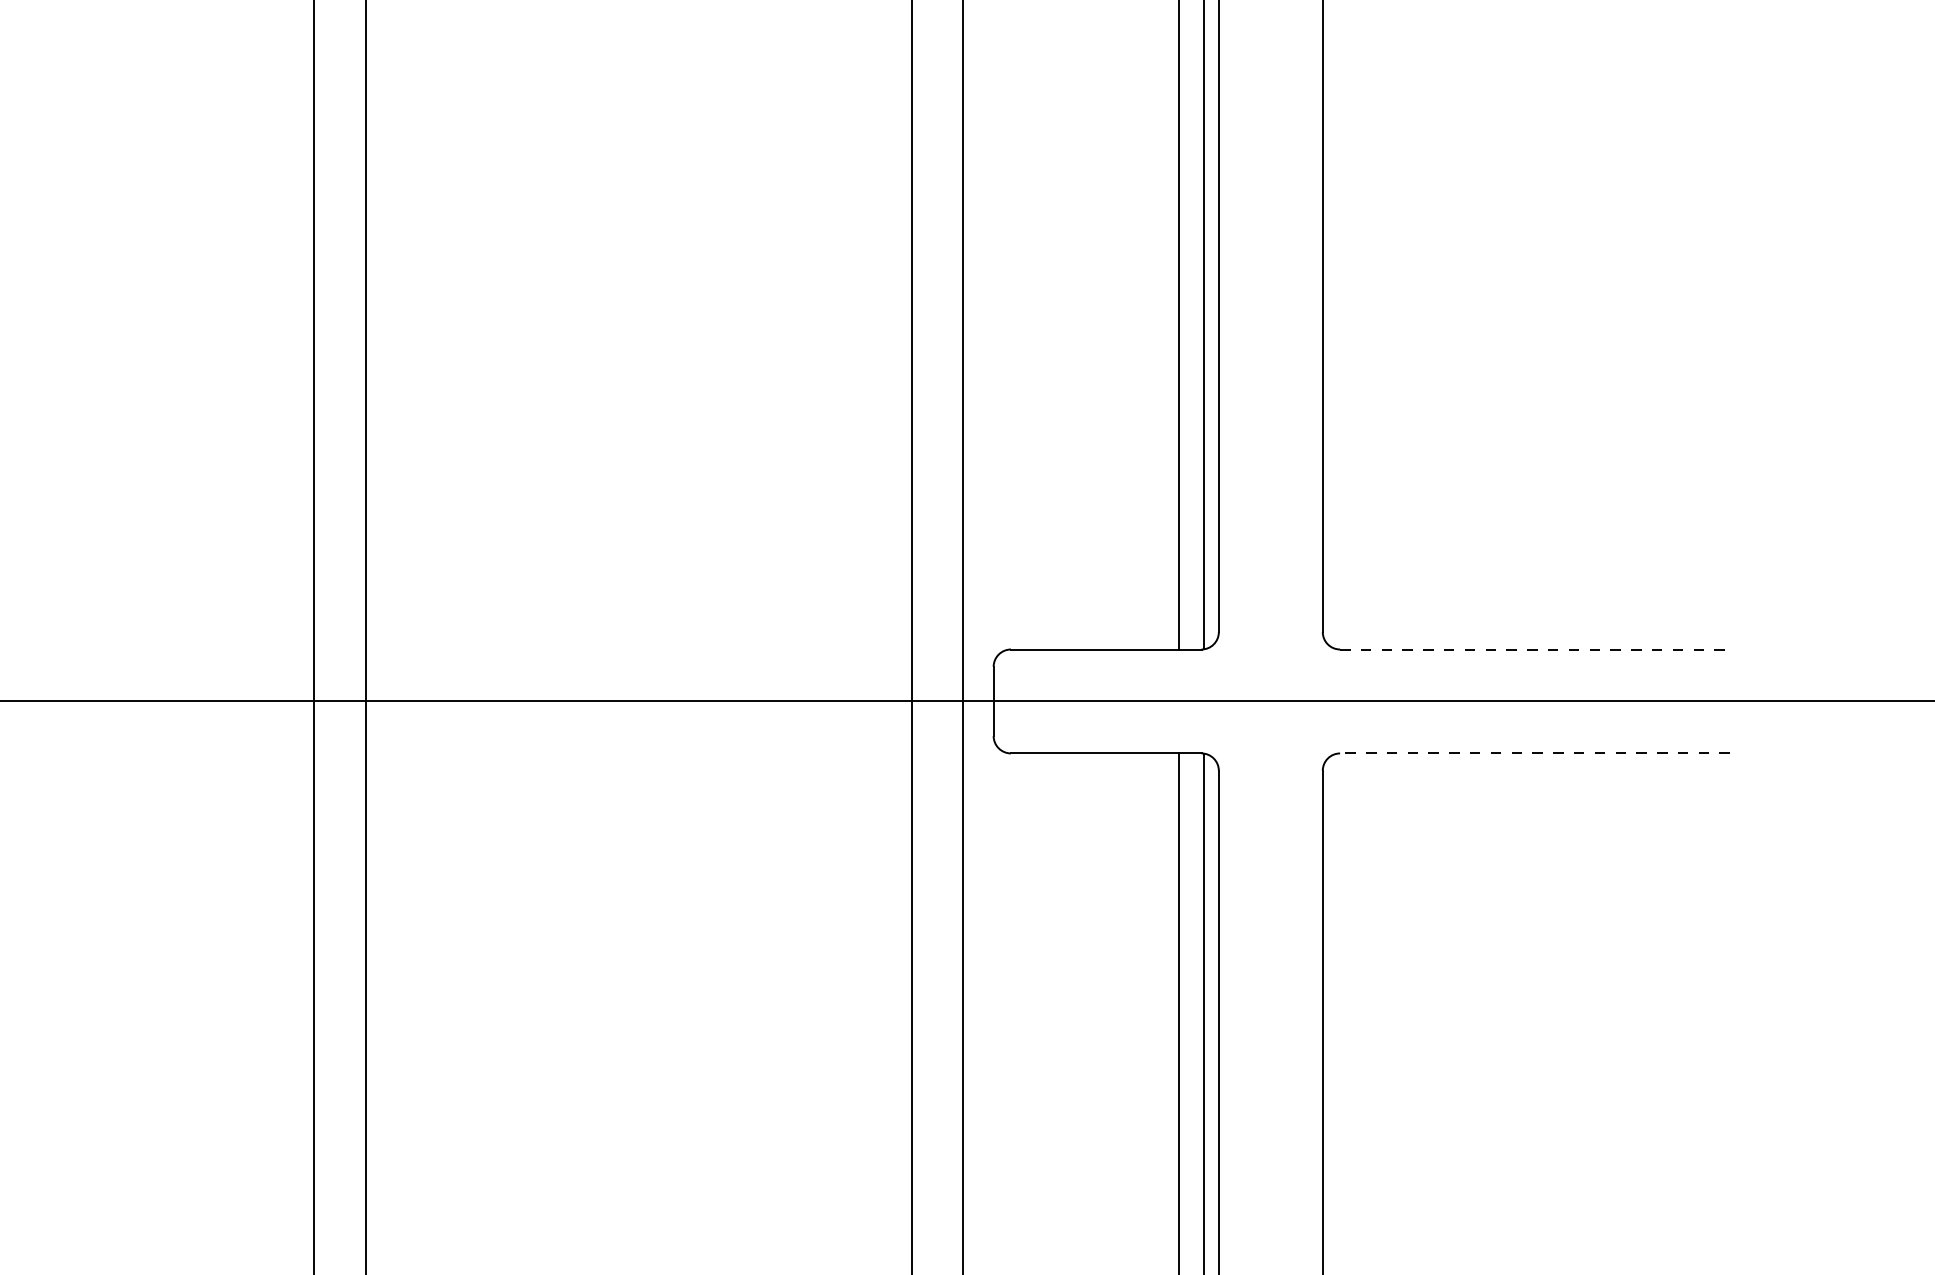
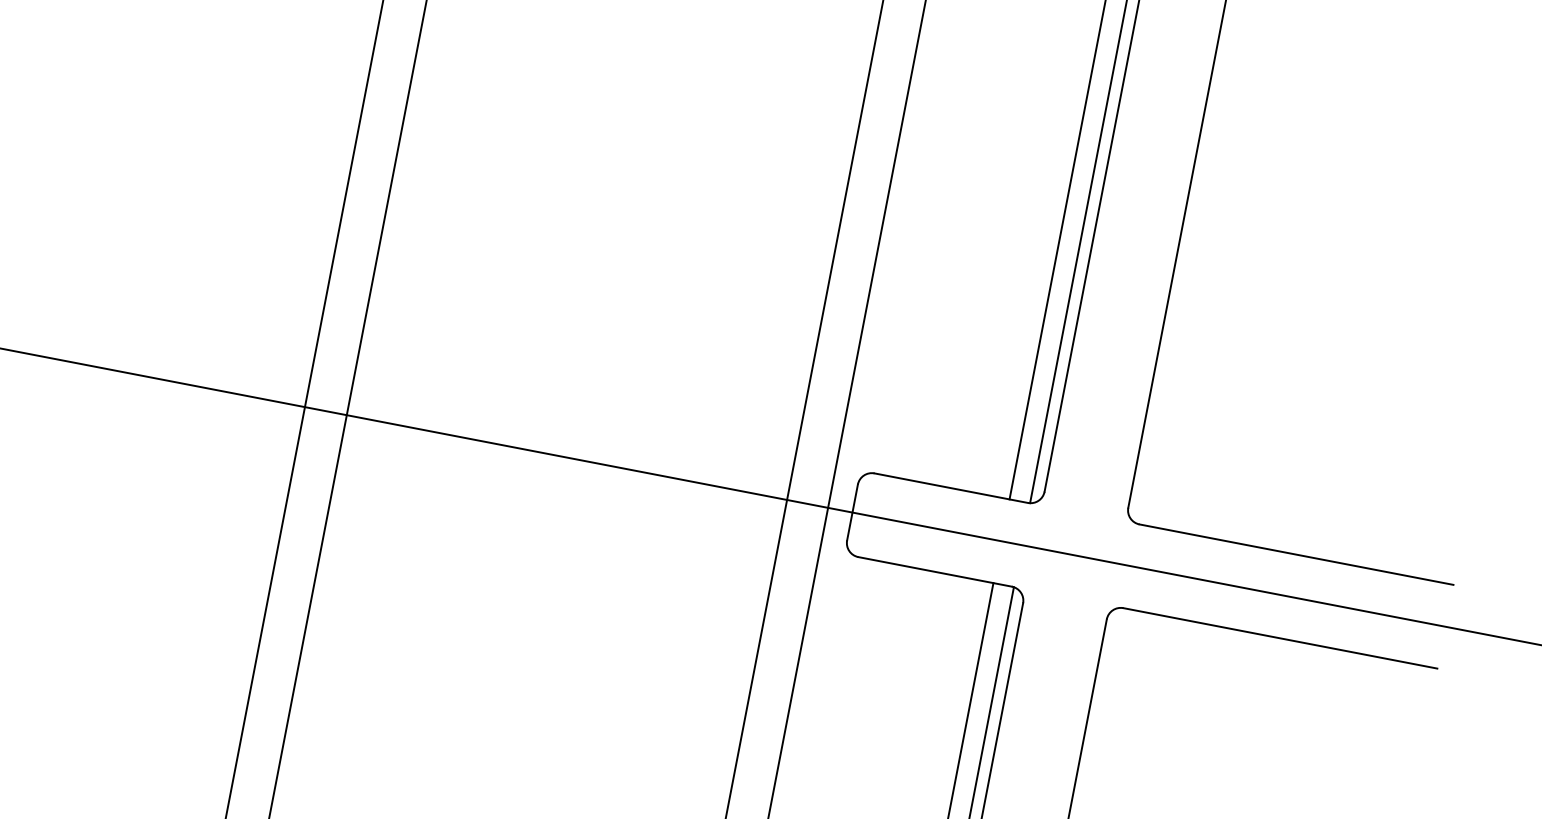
line: (1534, 649) -> (1296, 554), dashed -> solid
line: (1534, 753) -> (1279, 638), dashed -> solid

